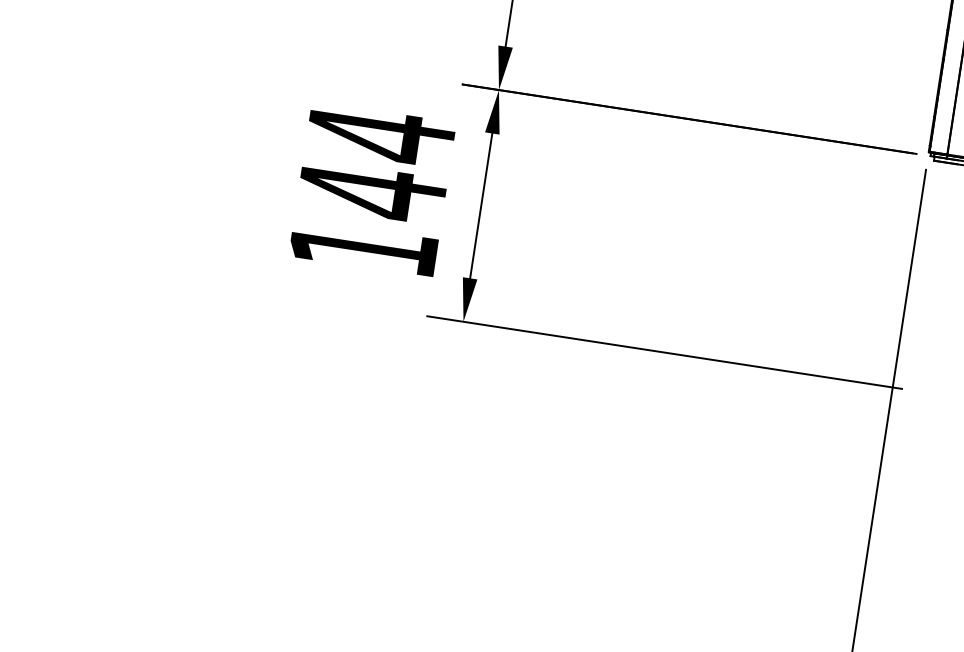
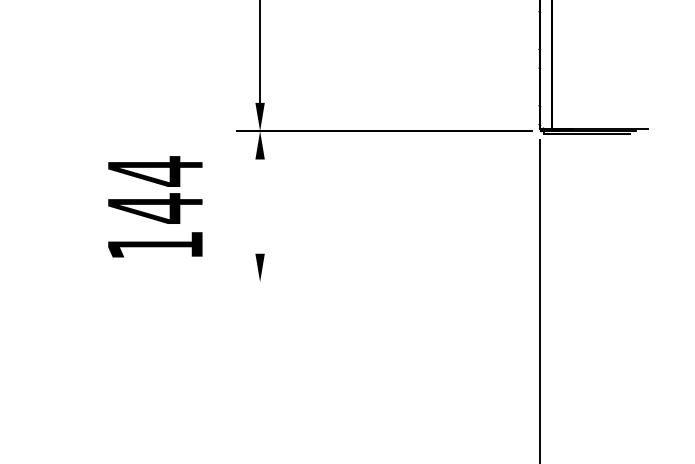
text: (372, 189) -> (155, 206), moved
line: (481, 205) -> (260, 206), removed
line: (663, 353) -> (390, 282), removed

